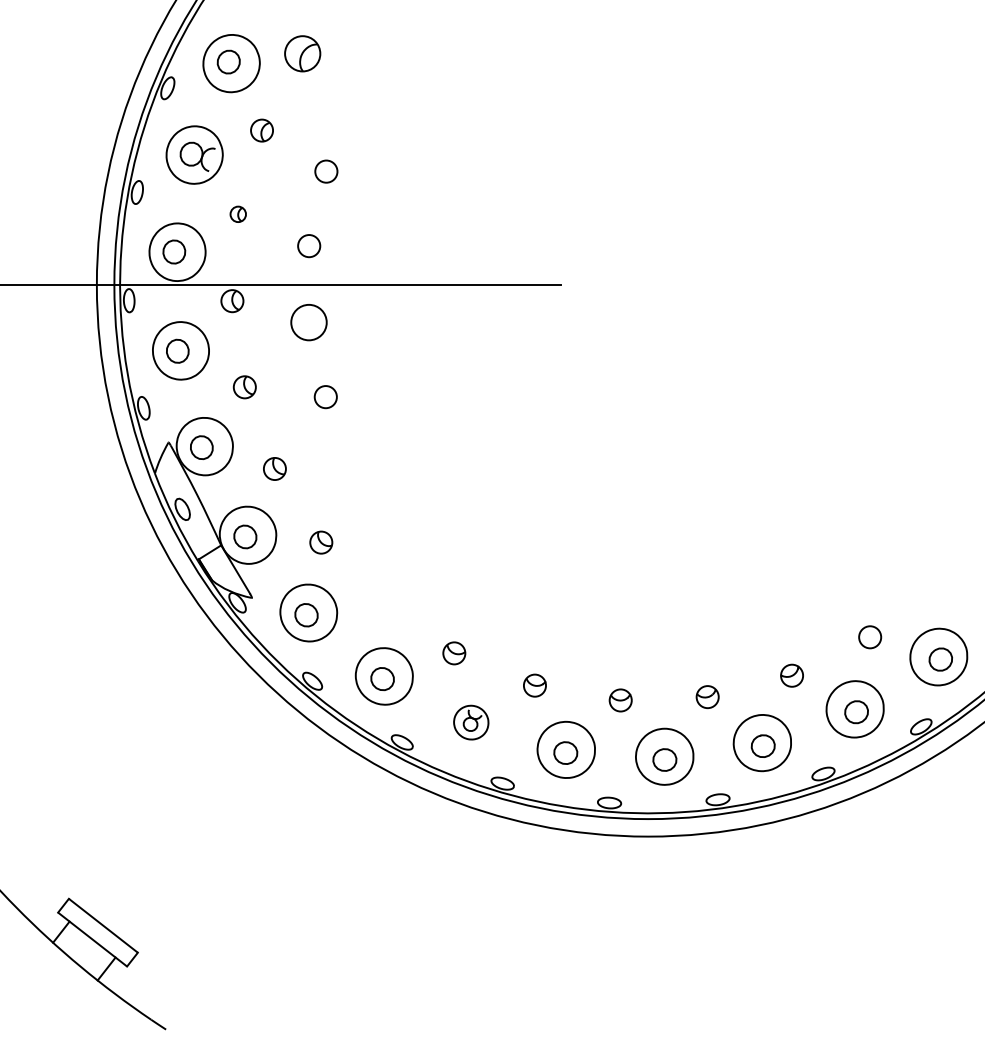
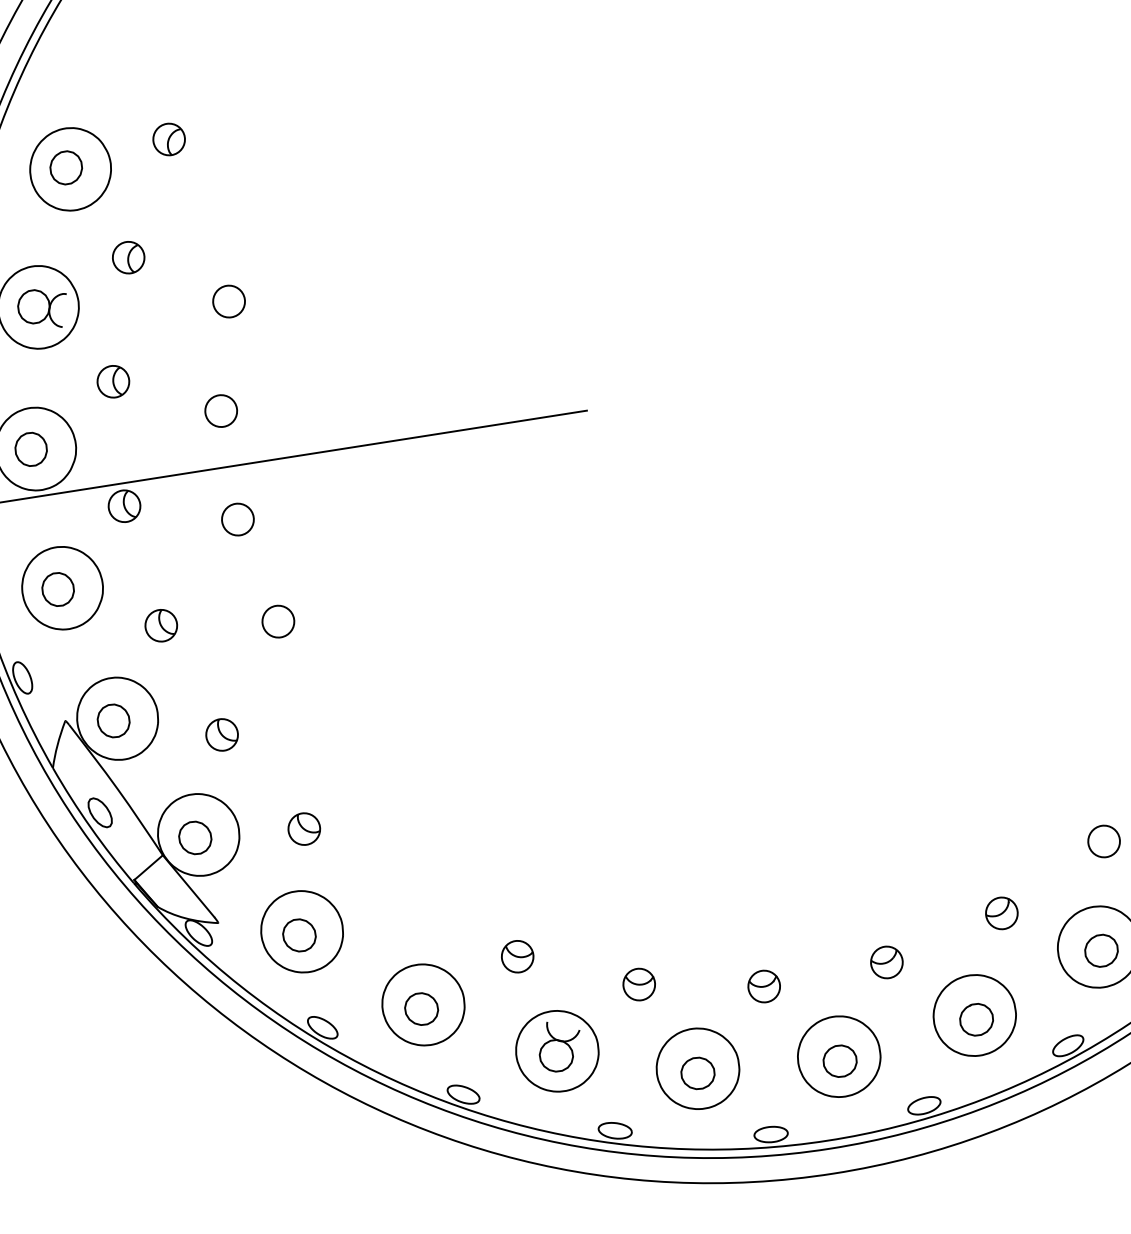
part: (302, 53) -> (168, 139), size x0.62
part: (238, 214) -> (113, 381), size x1.43
circle: (308, 322) -> (237, 519), size x0.62
part: (470, 722) -> (555, 1051), size x1.67

